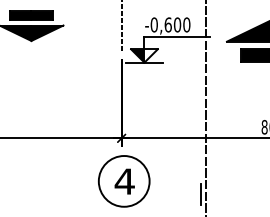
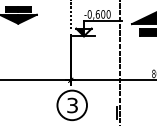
text: (124, 181) -> (72, 105), 4 -> 3

